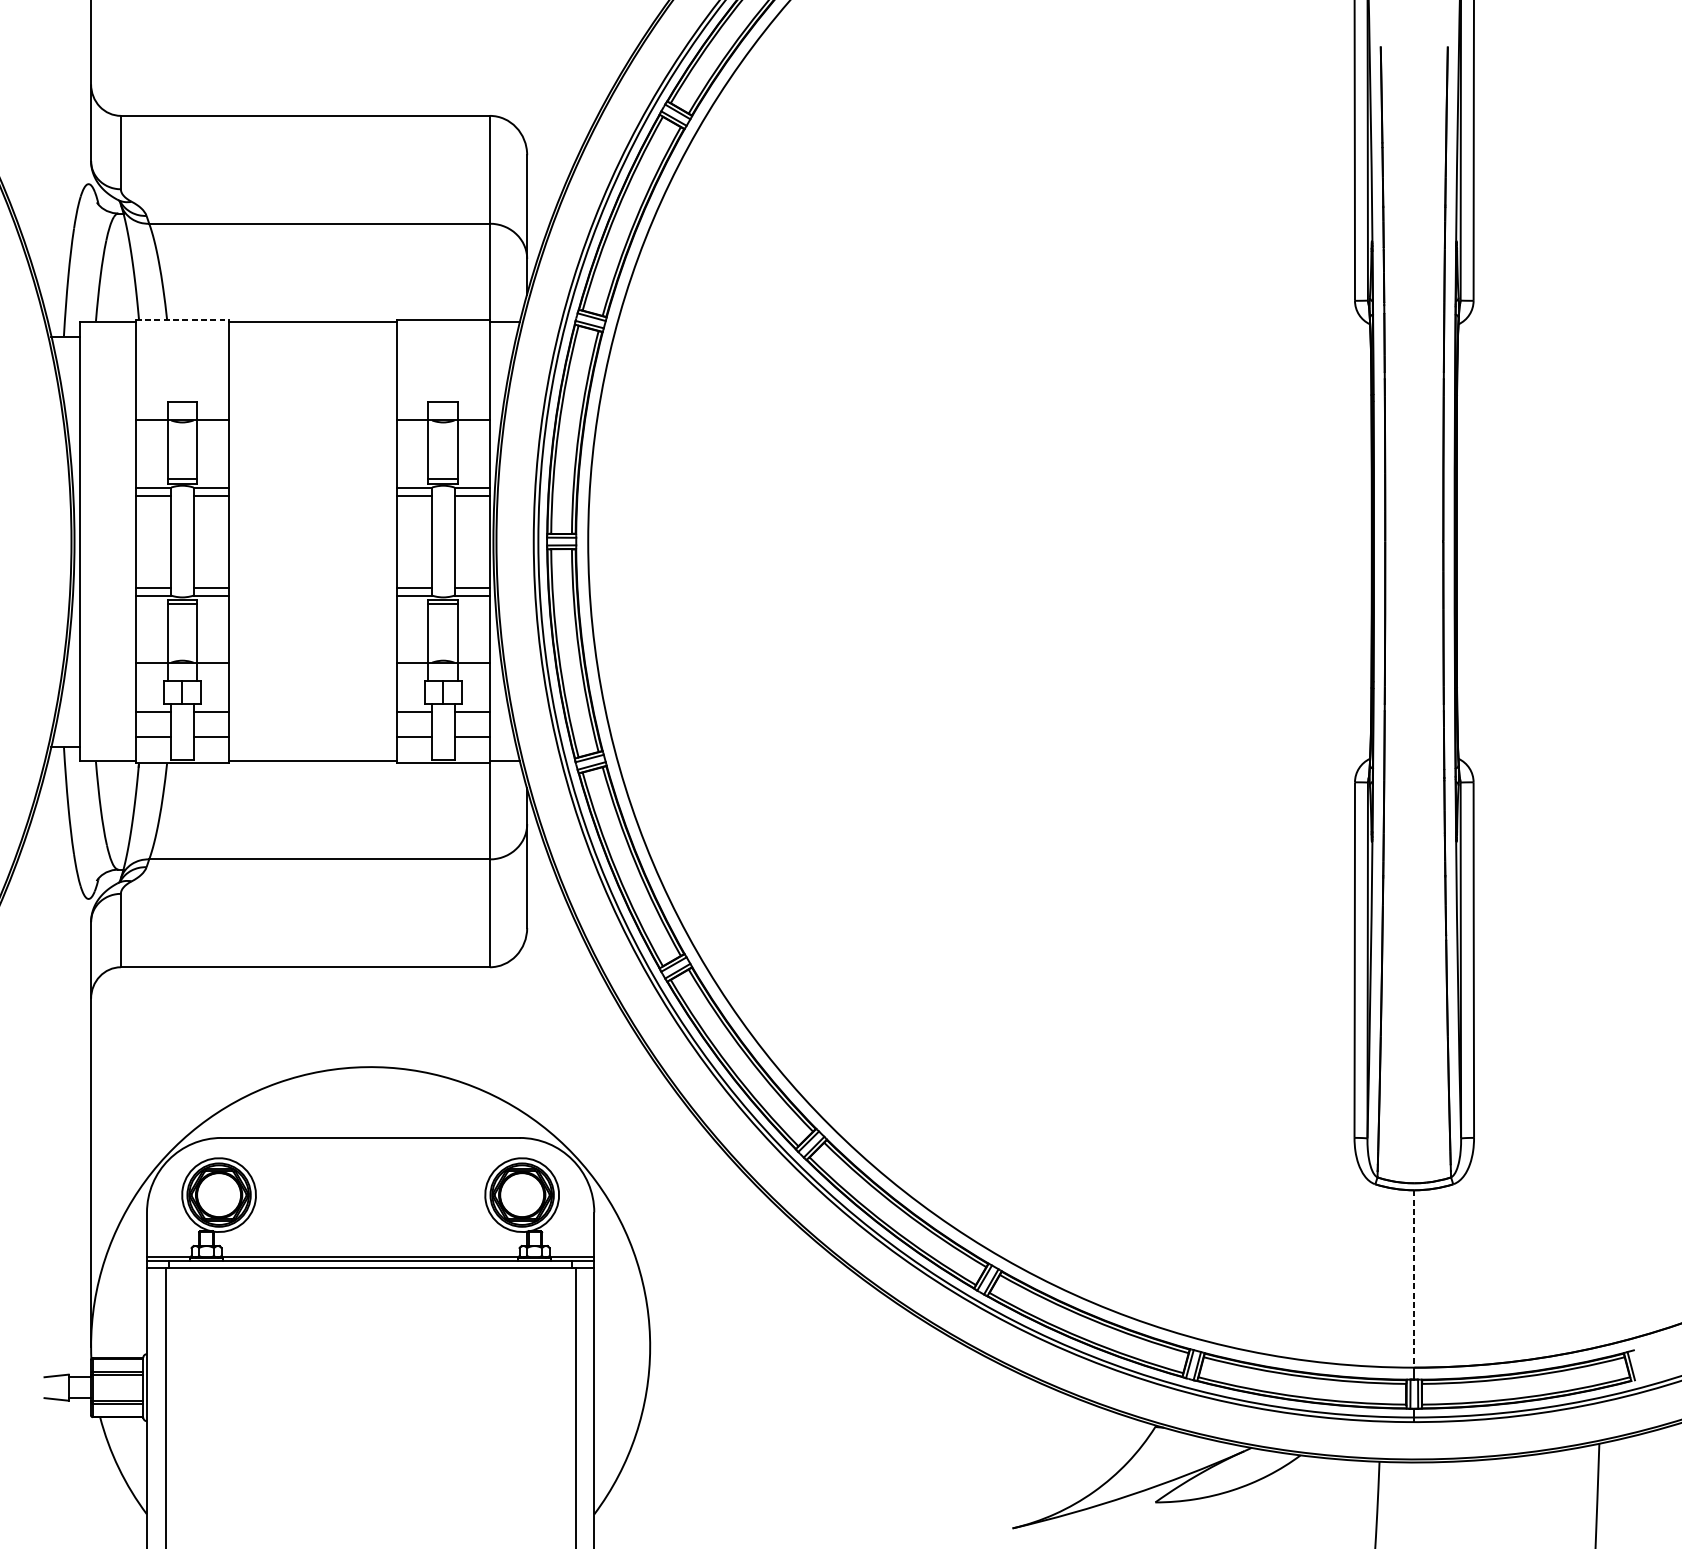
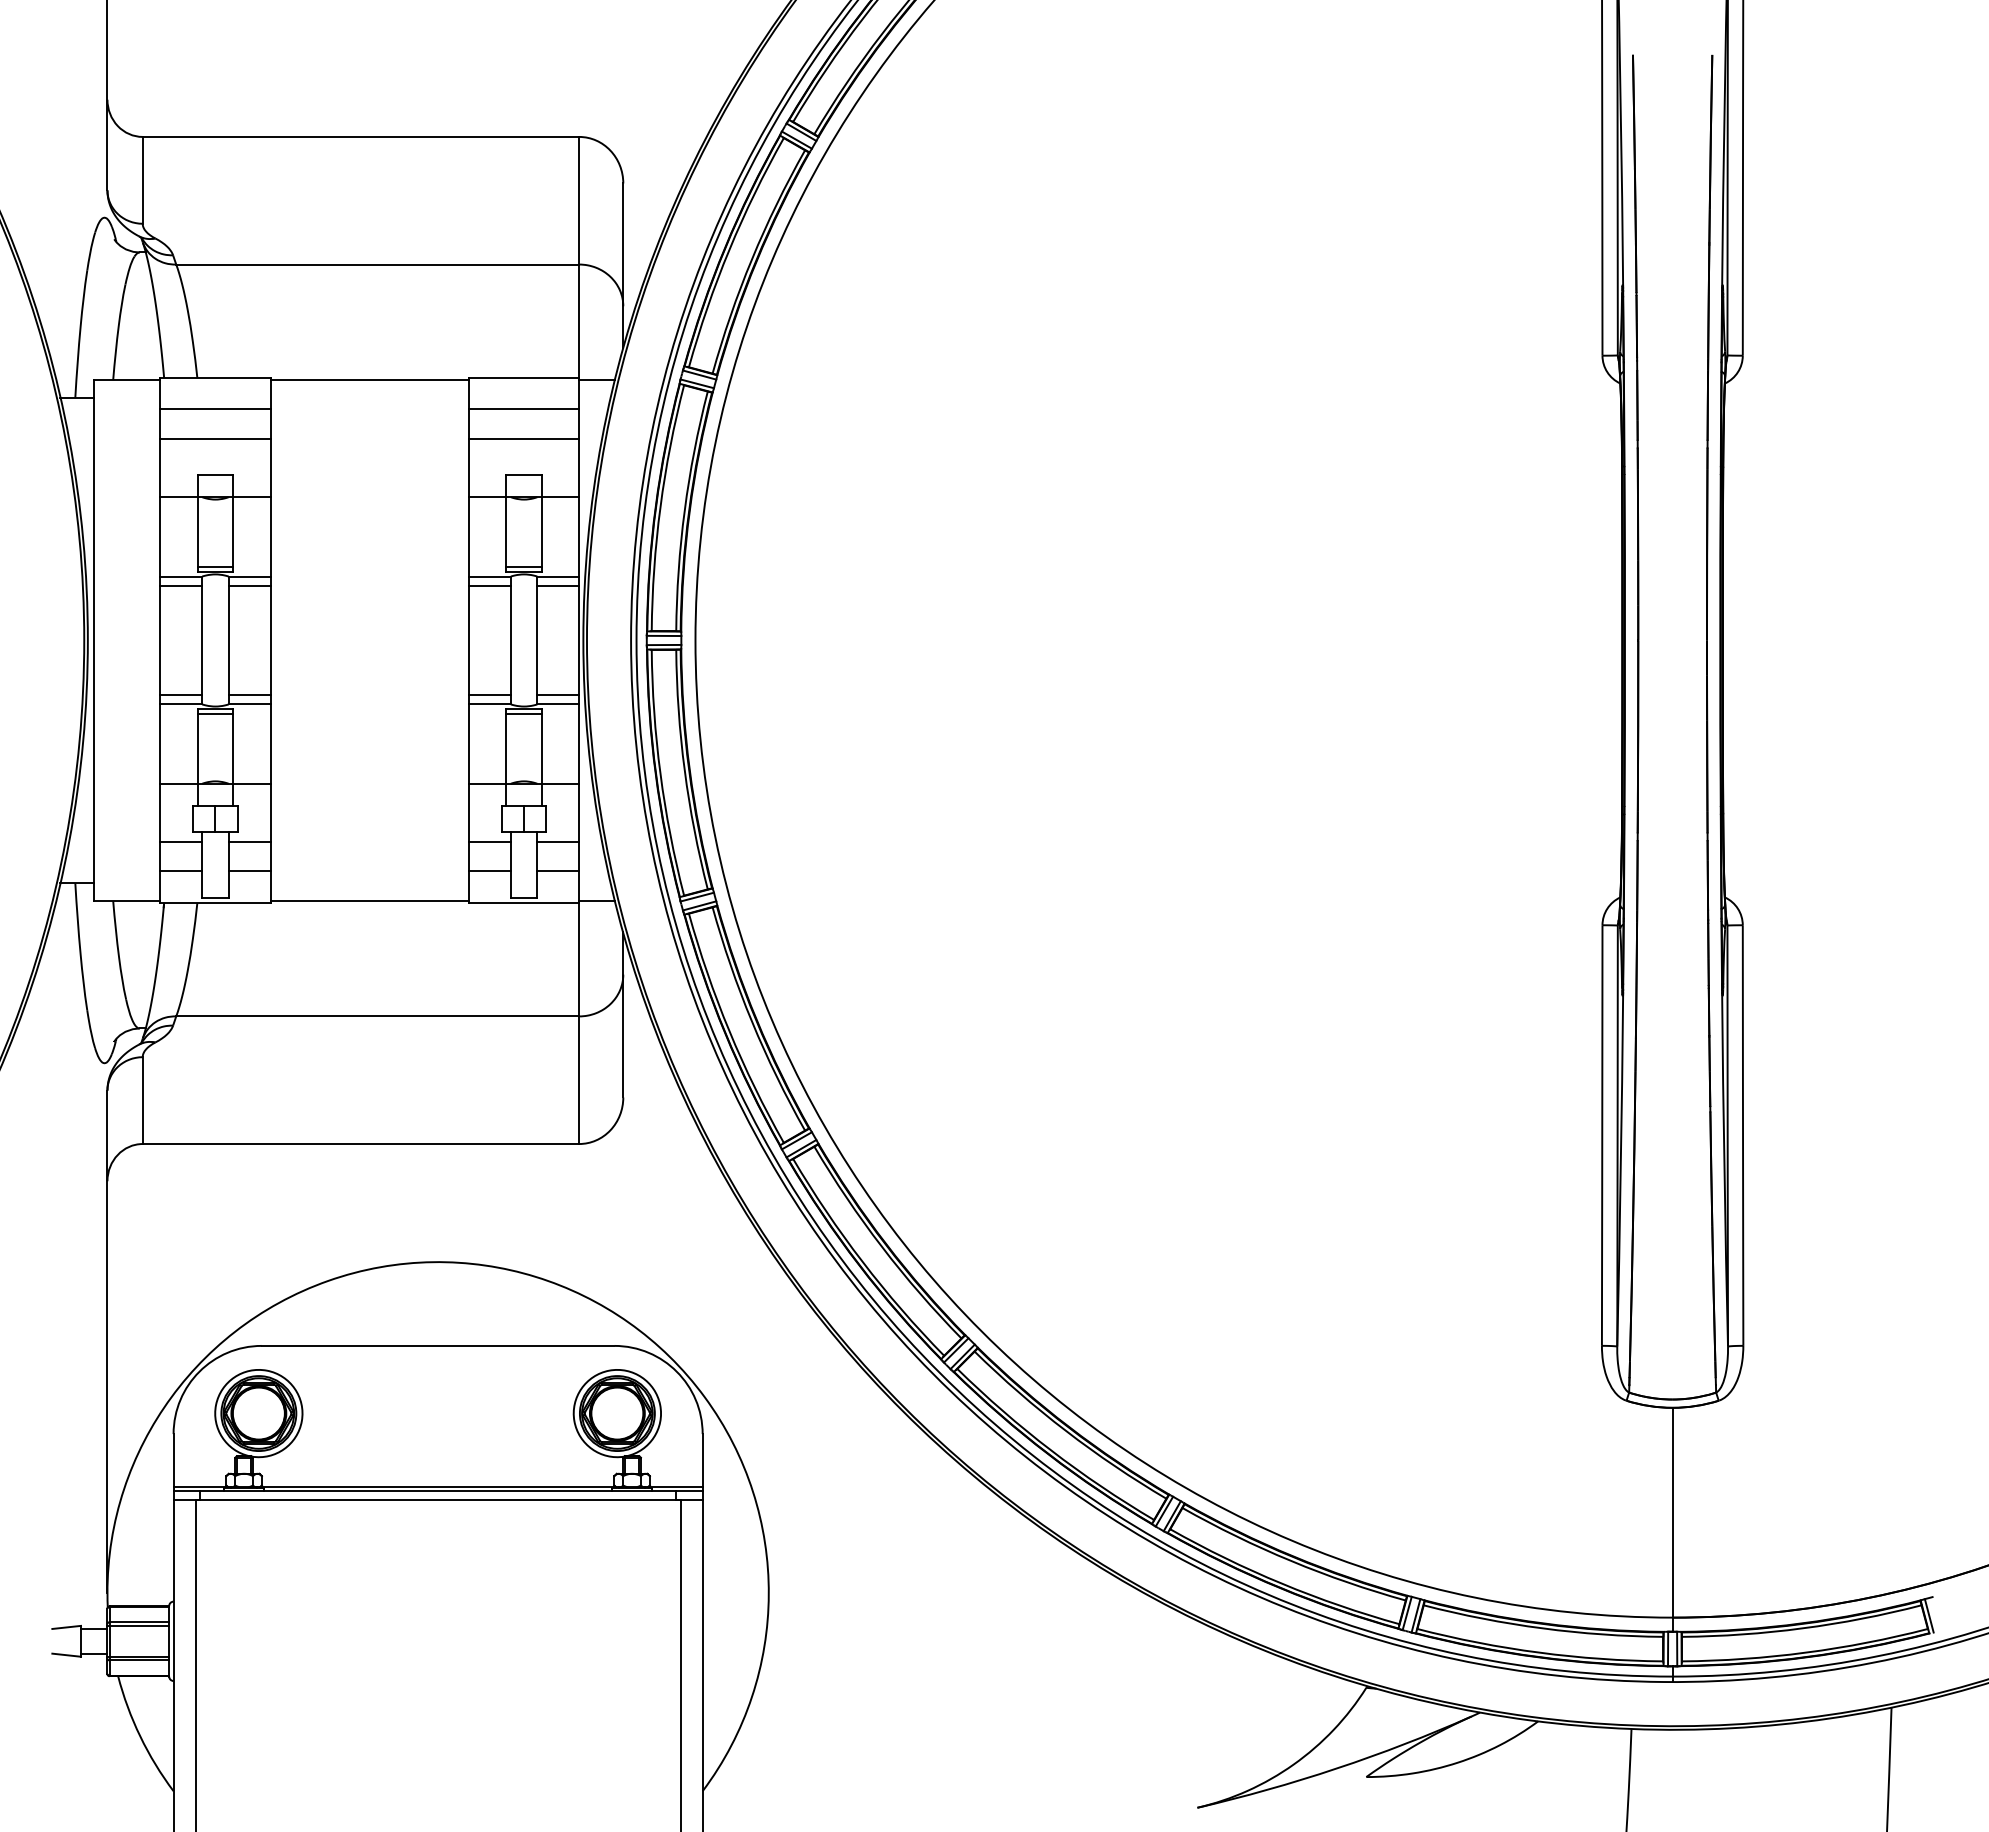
line: (182, 320) -> (215, 378), dashed -> solid
line: (182, 346) -> (215, 409), added
line: (442, 346) -> (523, 409), added
line: (182, 371) -> (215, 439), added
line: (442, 371) -> (523, 439), added
line: (1414, 1278) -> (1672, 1512), dashed -> solid

